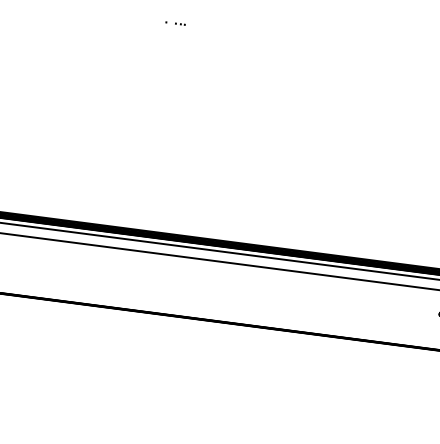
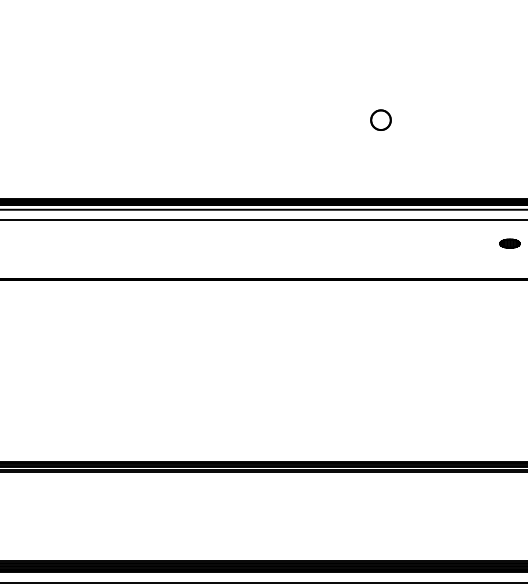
part: (337, 175) -> (380, 119), added

